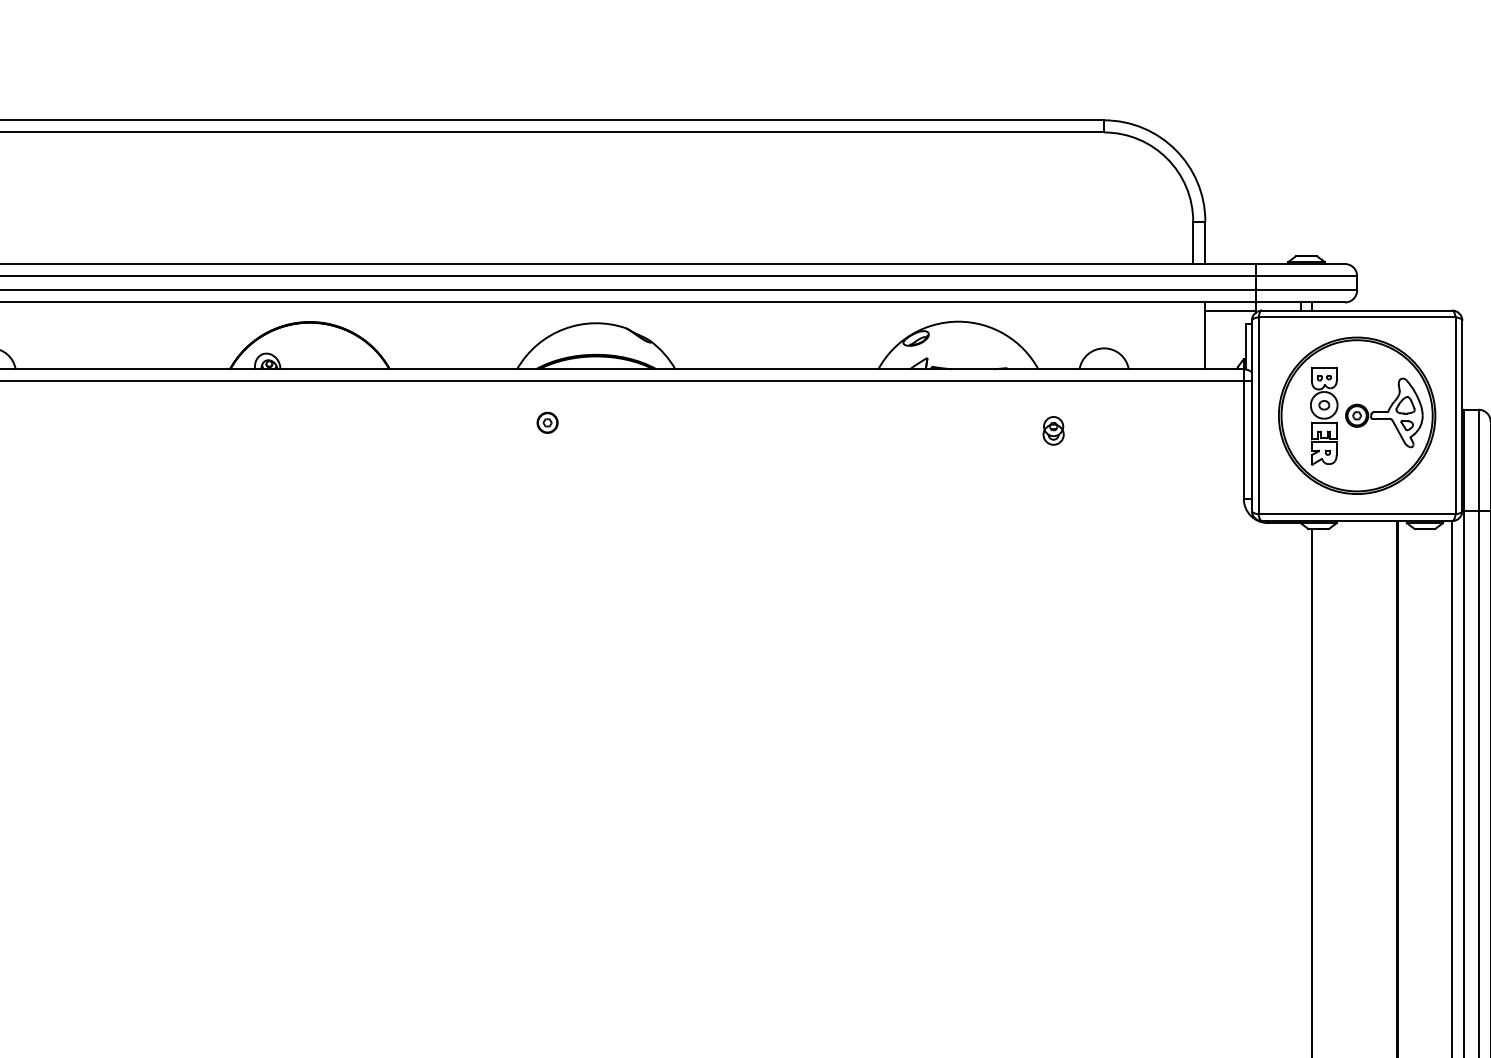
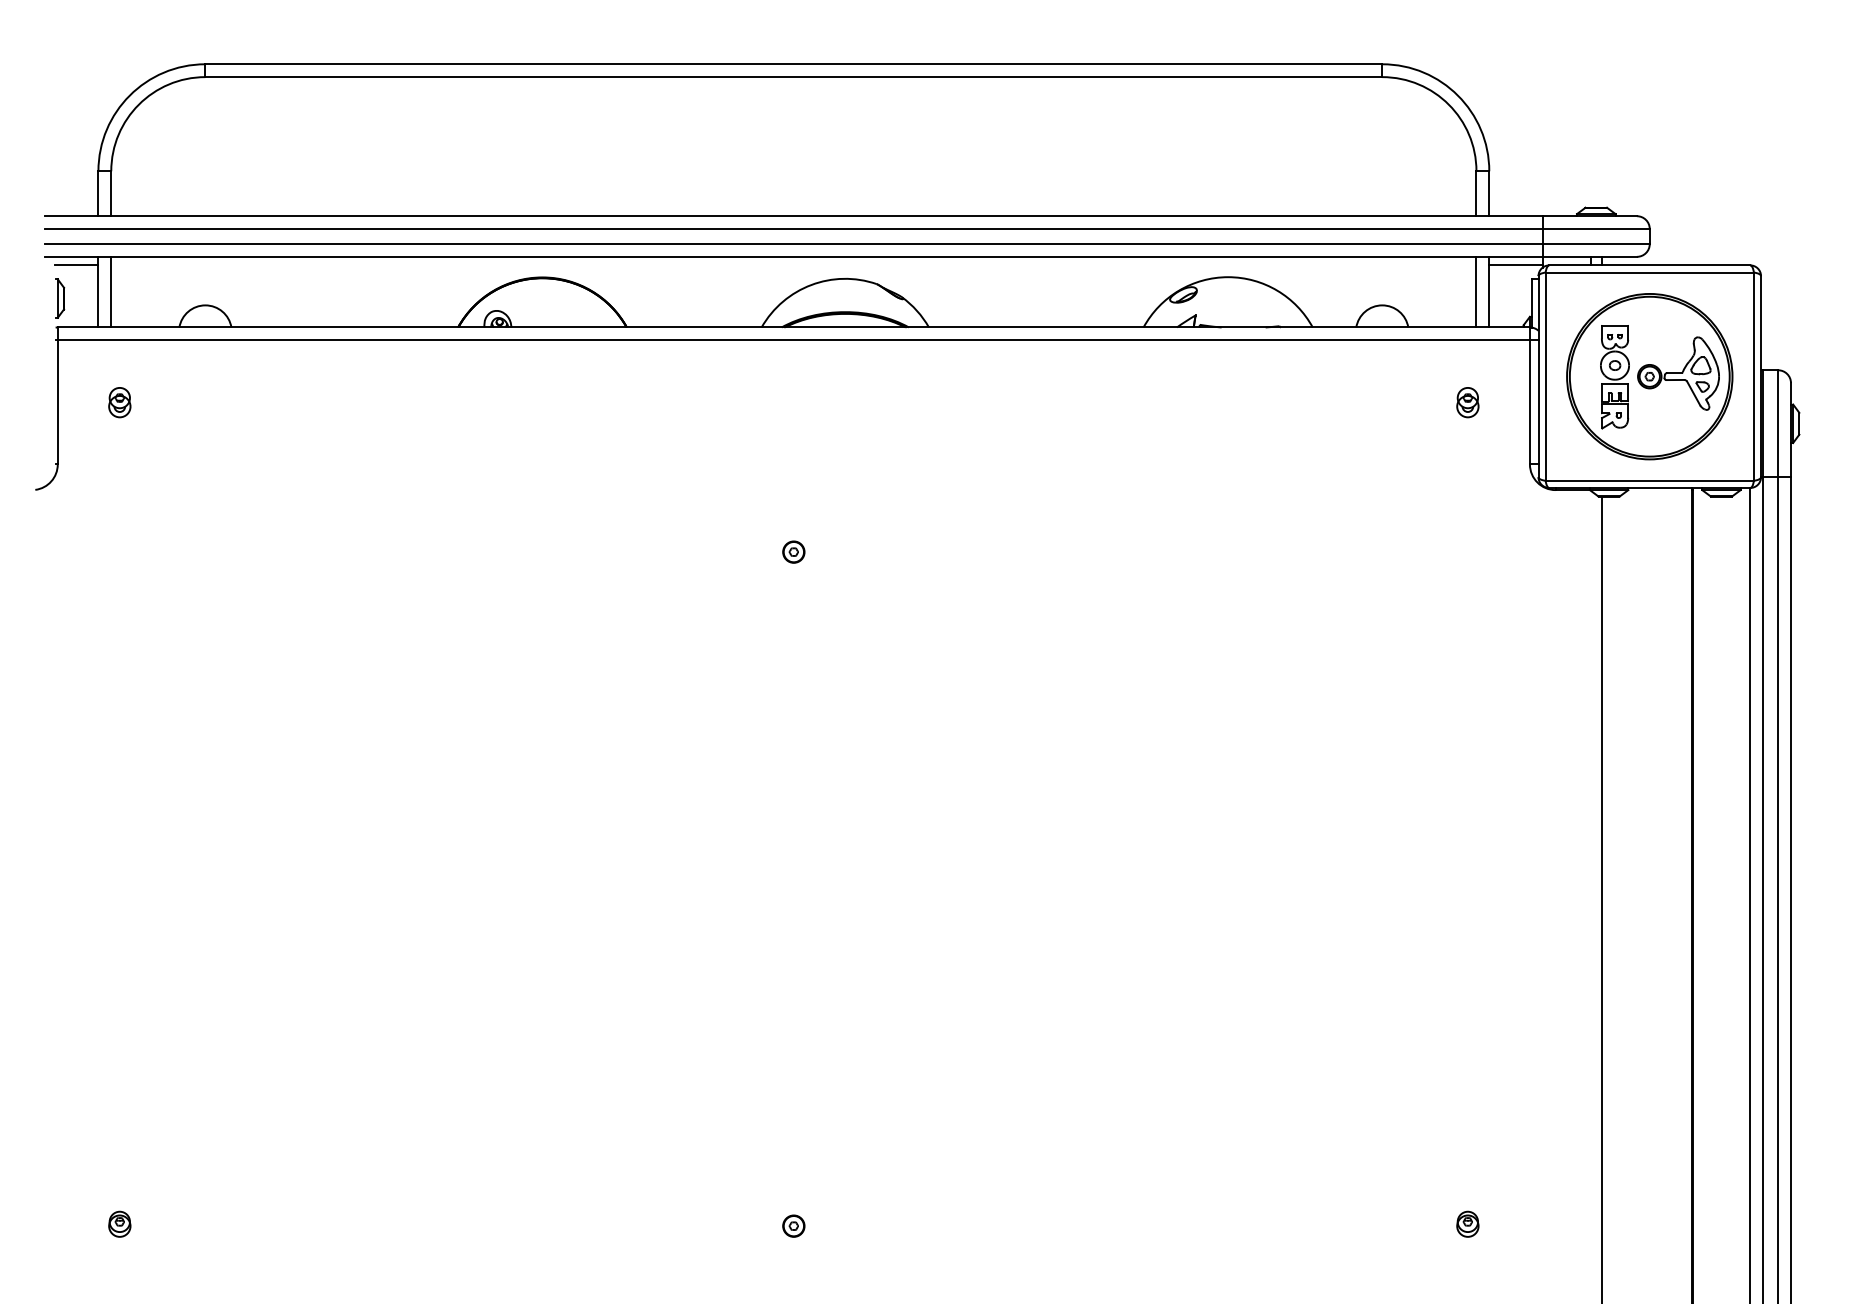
line: (1193, 335) -> (1476, 291), added
part: (547, 422) -> (793, 551), moved
part: (1053, 430) -> (1467, 402), moved

